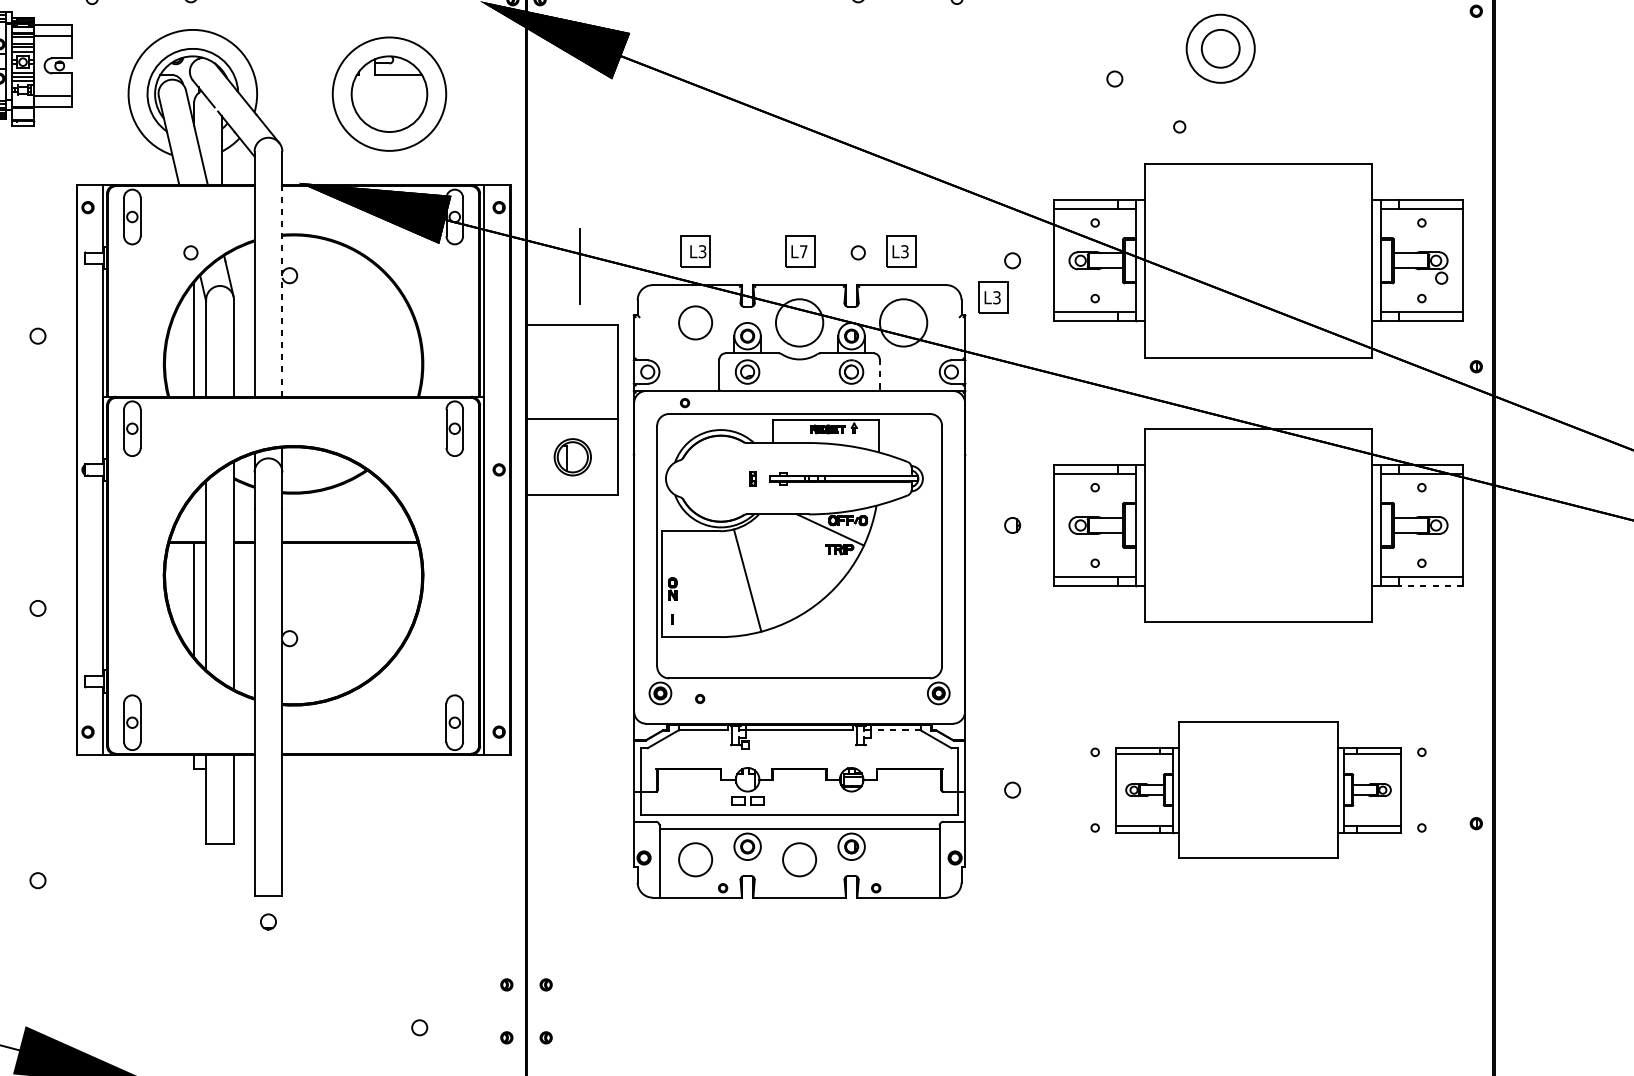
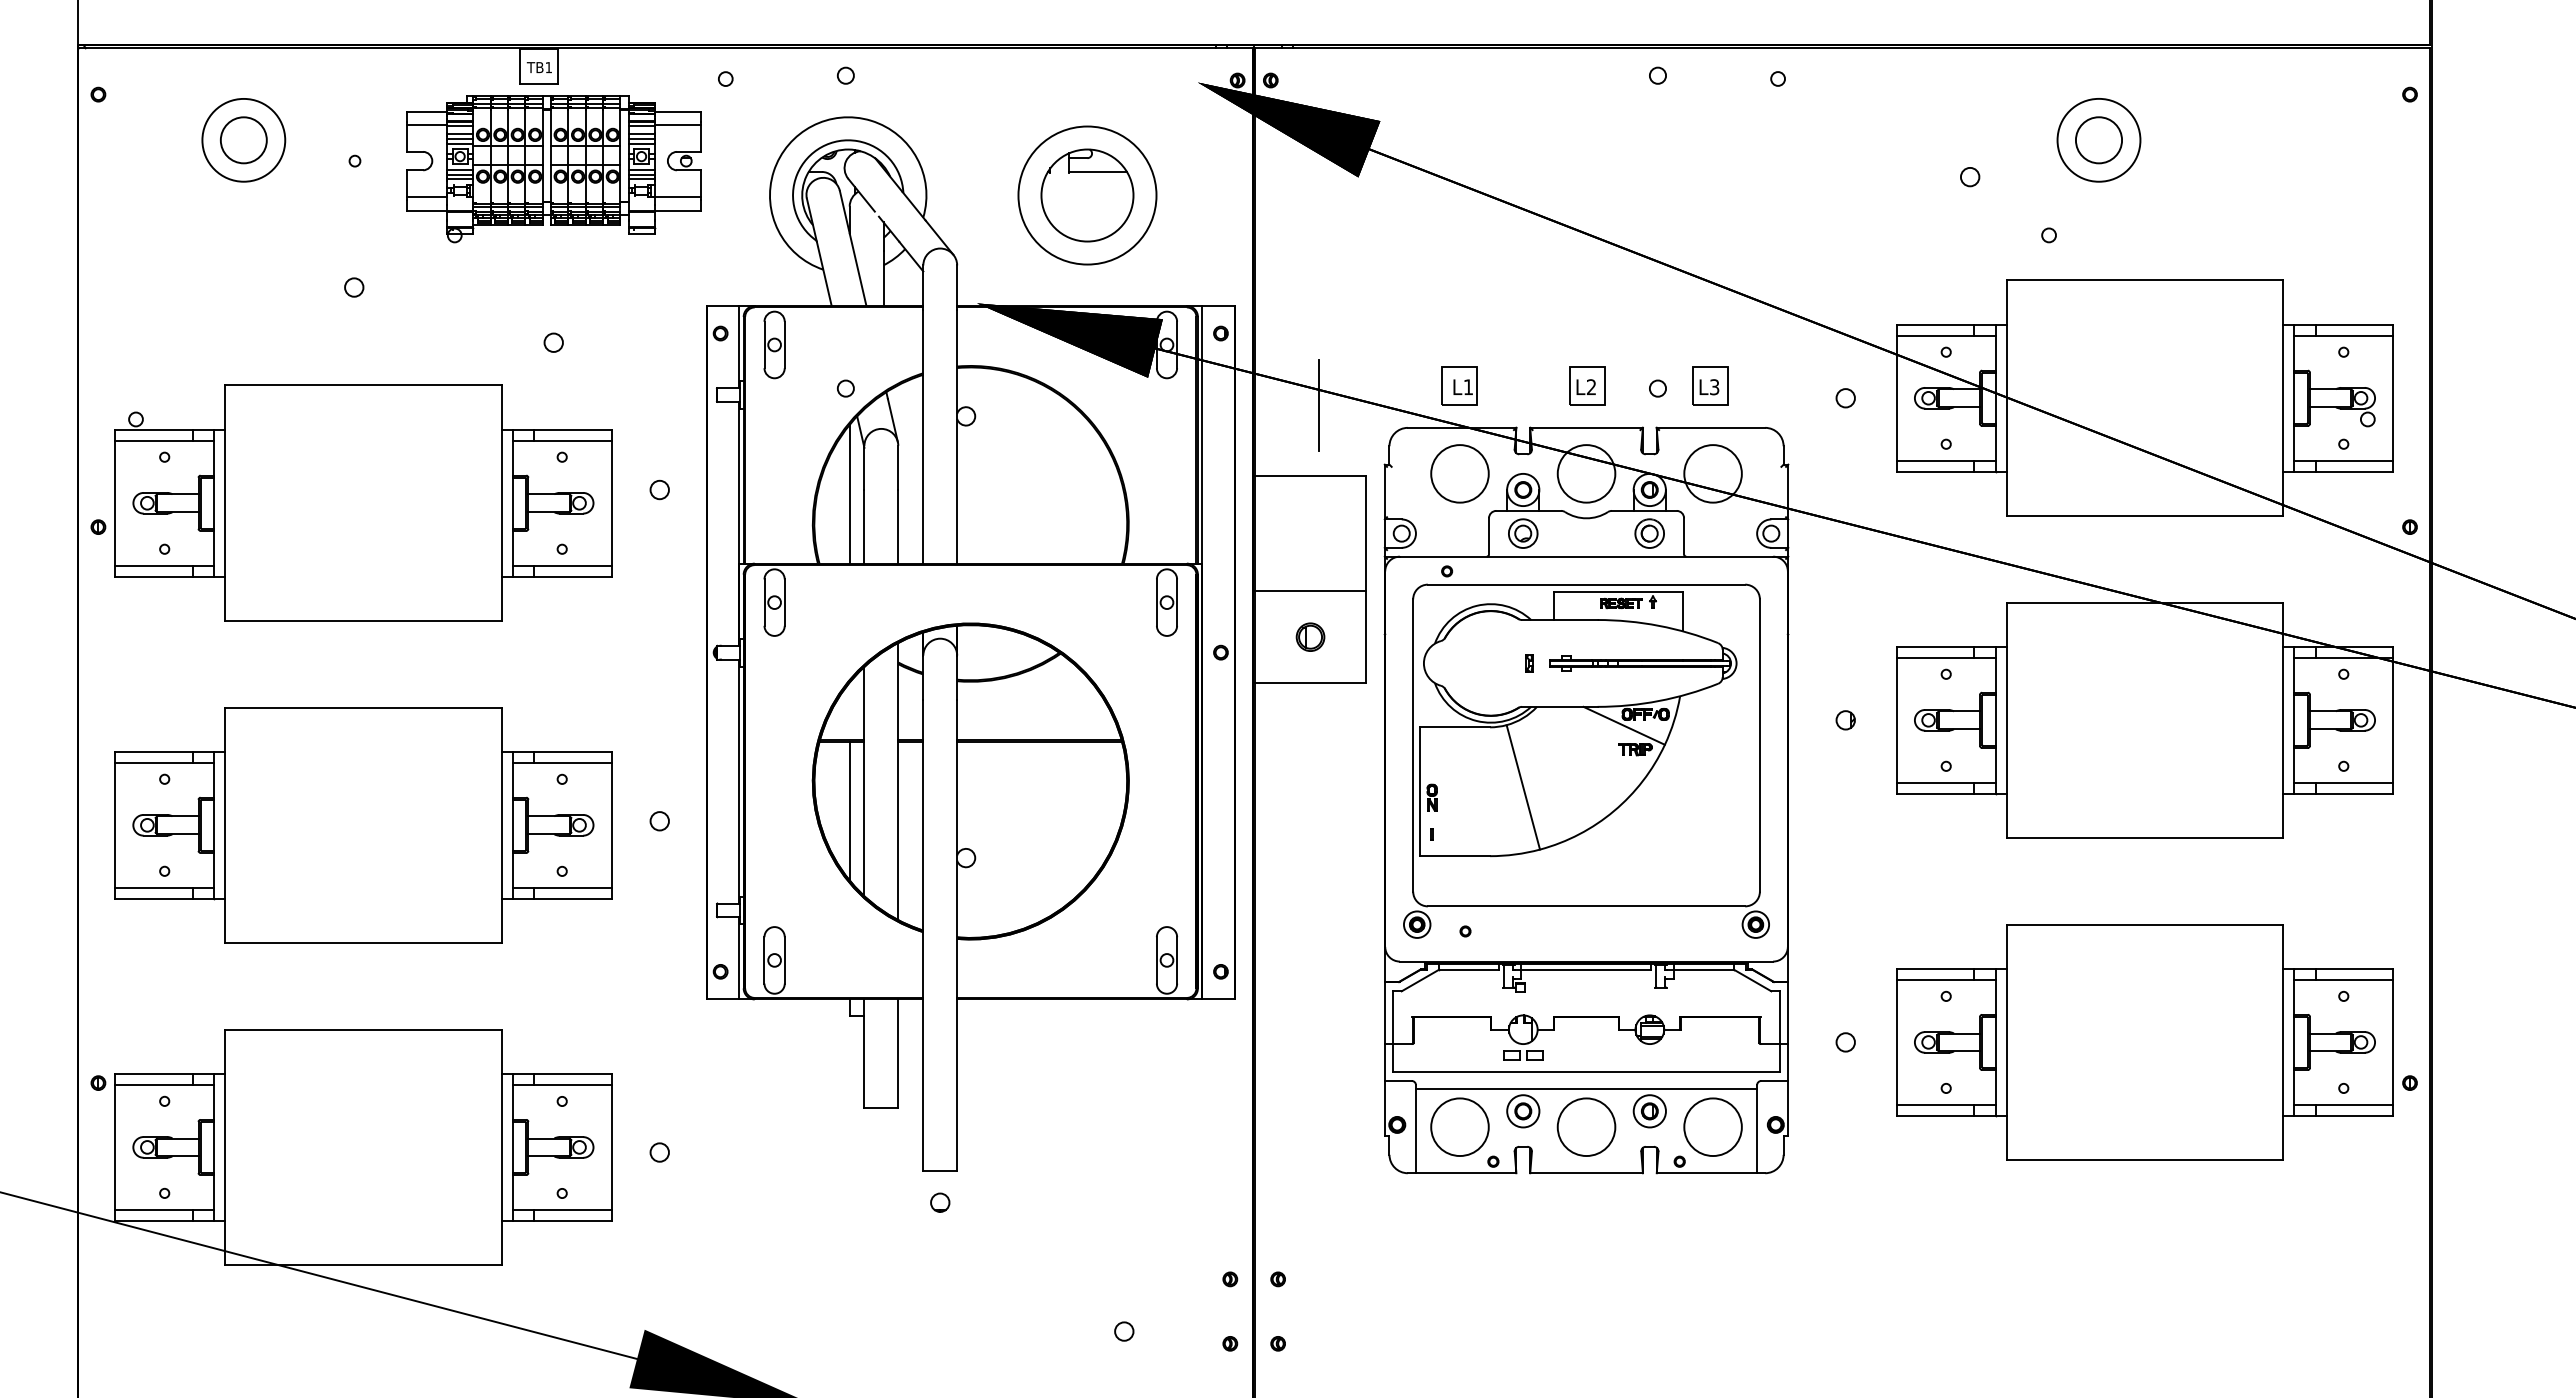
text: (702, 251) -> (1468, 387), L3 -> L1
text: (802, 251) -> (1590, 387), L7 -> L2
line: (282, 292) -> (957, 436), dashed -> solid
part: (993, 296) -> (1822, 441), removed
circle: (695, 322) -> (1459, 473), size x1.43
line: (880, 373) -> (1684, 535), dashed -> solid
part: (572, 456) -> (1310, 636), size x0.62
line: (1430, 585) -> (2354, 793), dashed -> solid
line: (895, 730) -> (1703, 969), dashed -> solid
part: (1258, 790) -> (2144, 1042), size x1.43
circle: (695, 859) -> (1459, 1126), size x1.43
circle: (799, 859) -> (1586, 1126), size x1.43
circle: (903, 859) -> (1712, 1126), added

